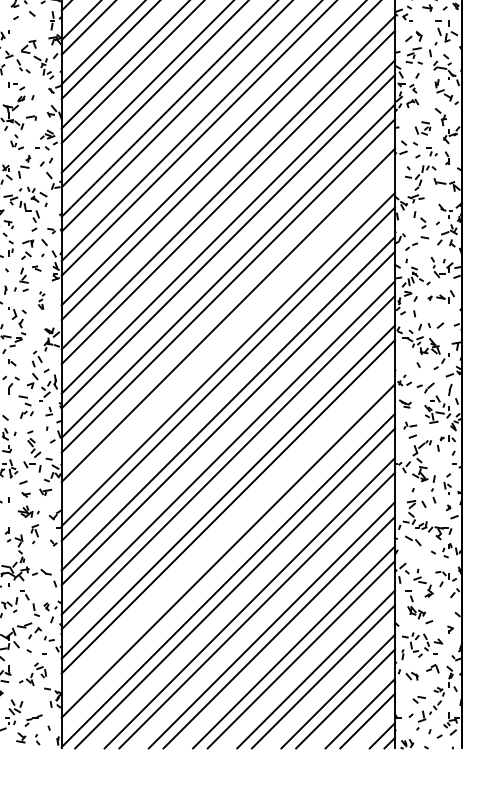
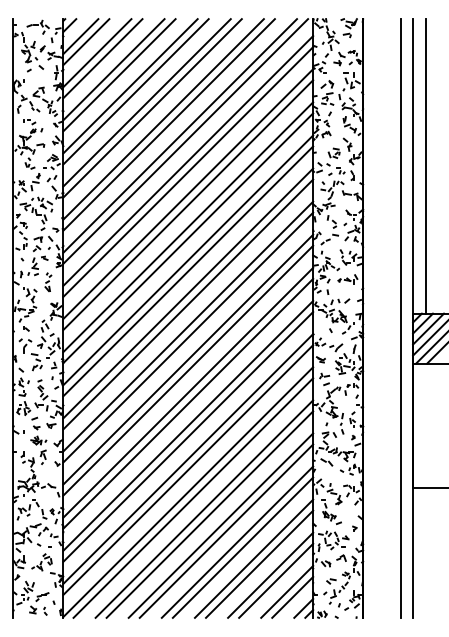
part: (41, 300) -> (48, 282), size x1.43
line: (228, 330) -> (188, 304), added
line: (228, 535) -> (188, 458), added

